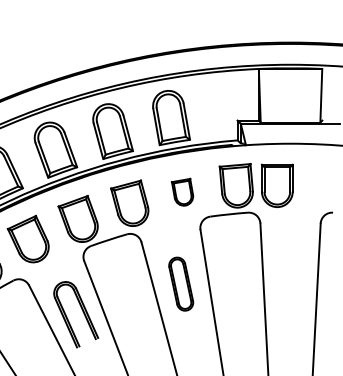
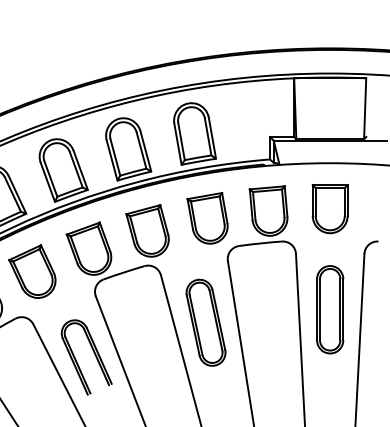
part: (276, 186) -> (329, 209), moved
part: (182, 192) -> (207, 218), size x1.67
part: (290, 272) -> (330, 309), added
part: (180, 283) -> (205, 322), size x1.43

